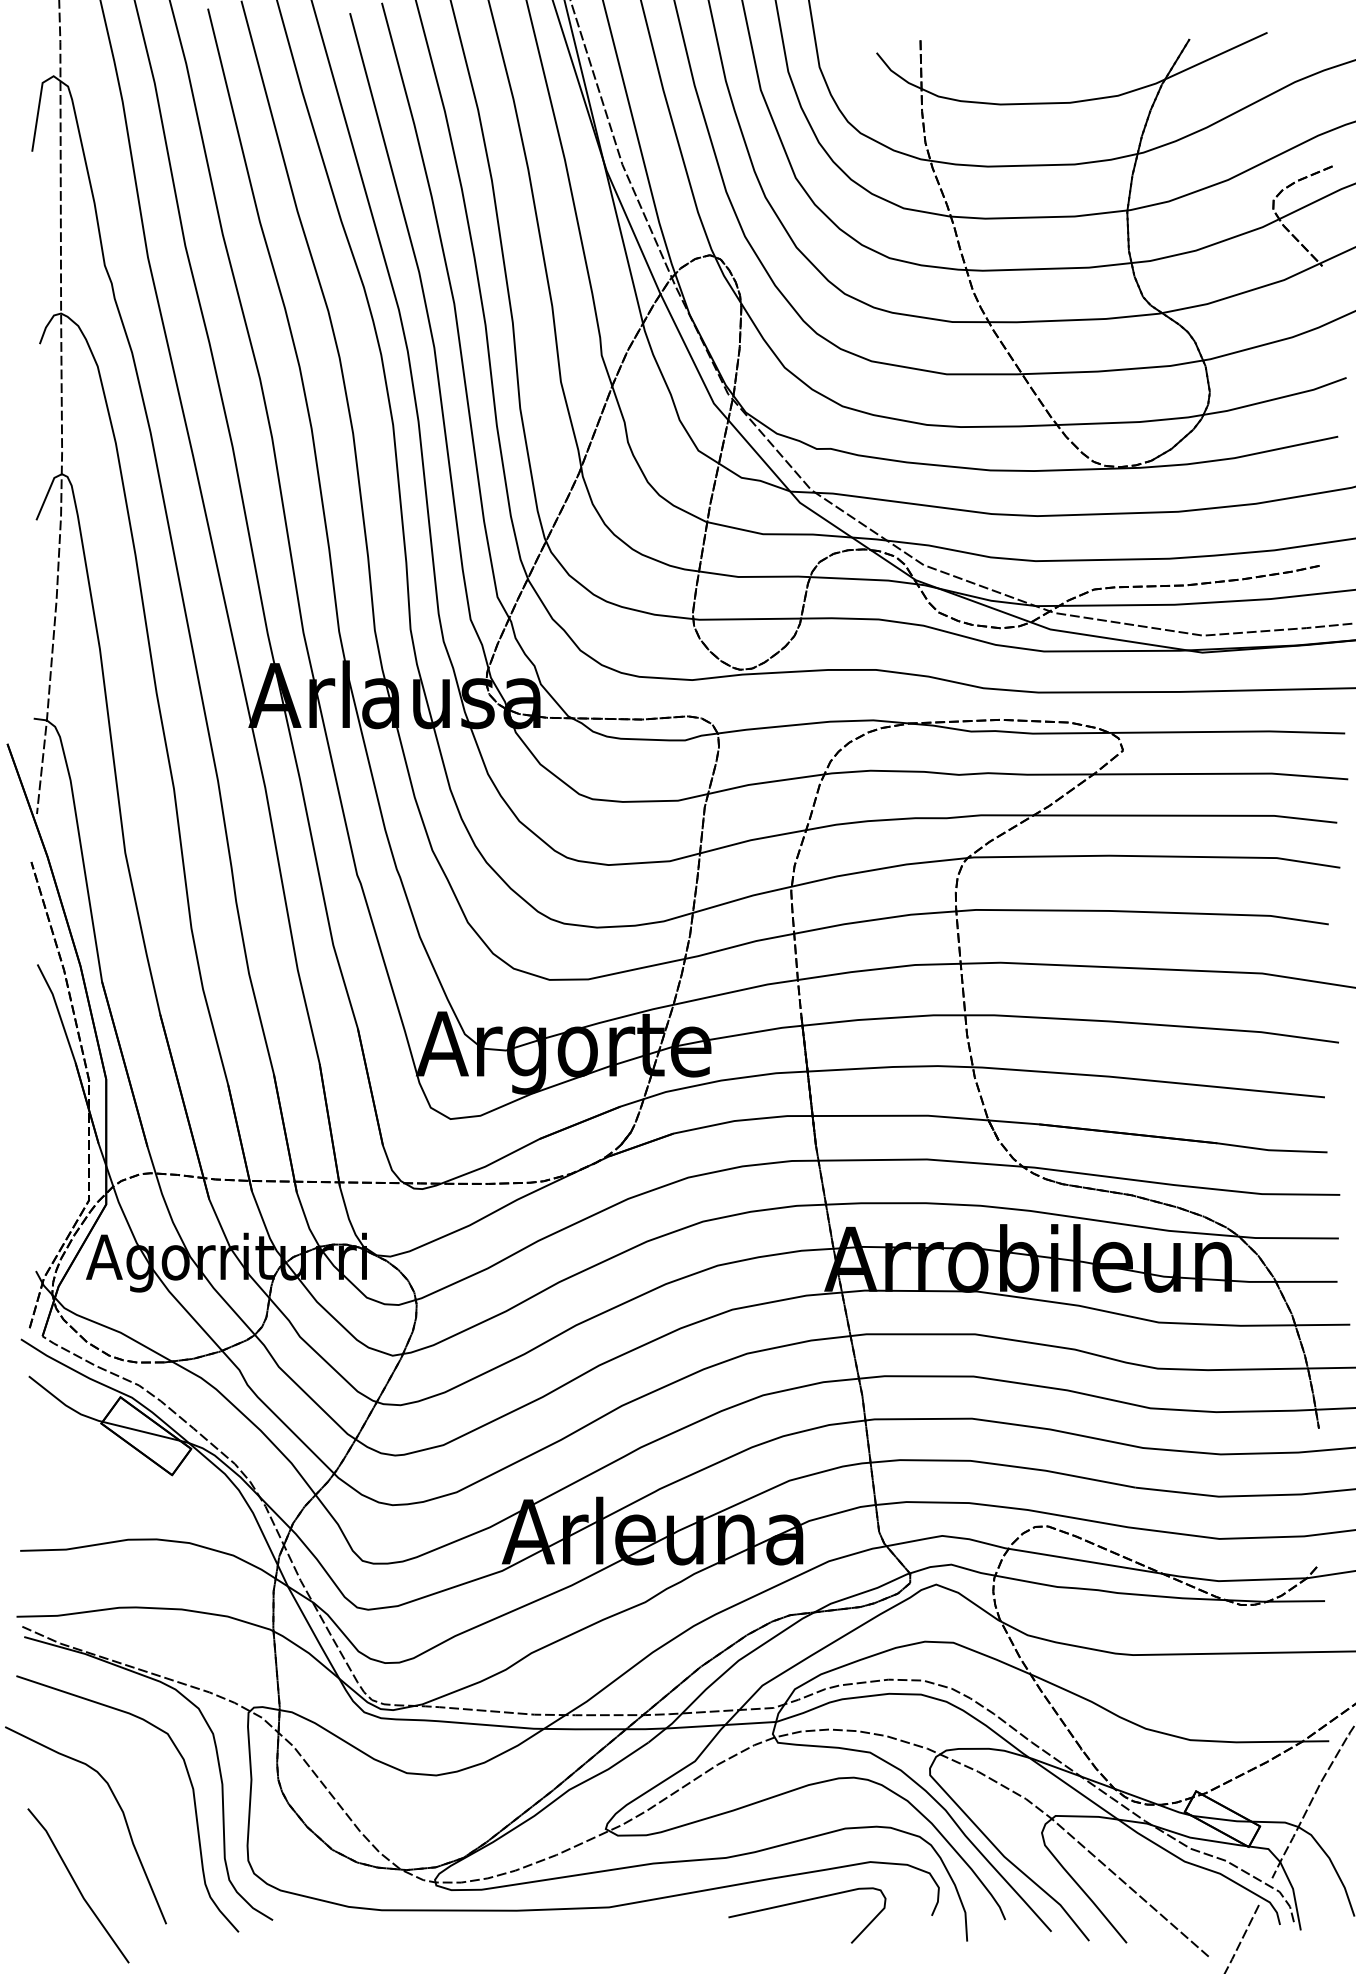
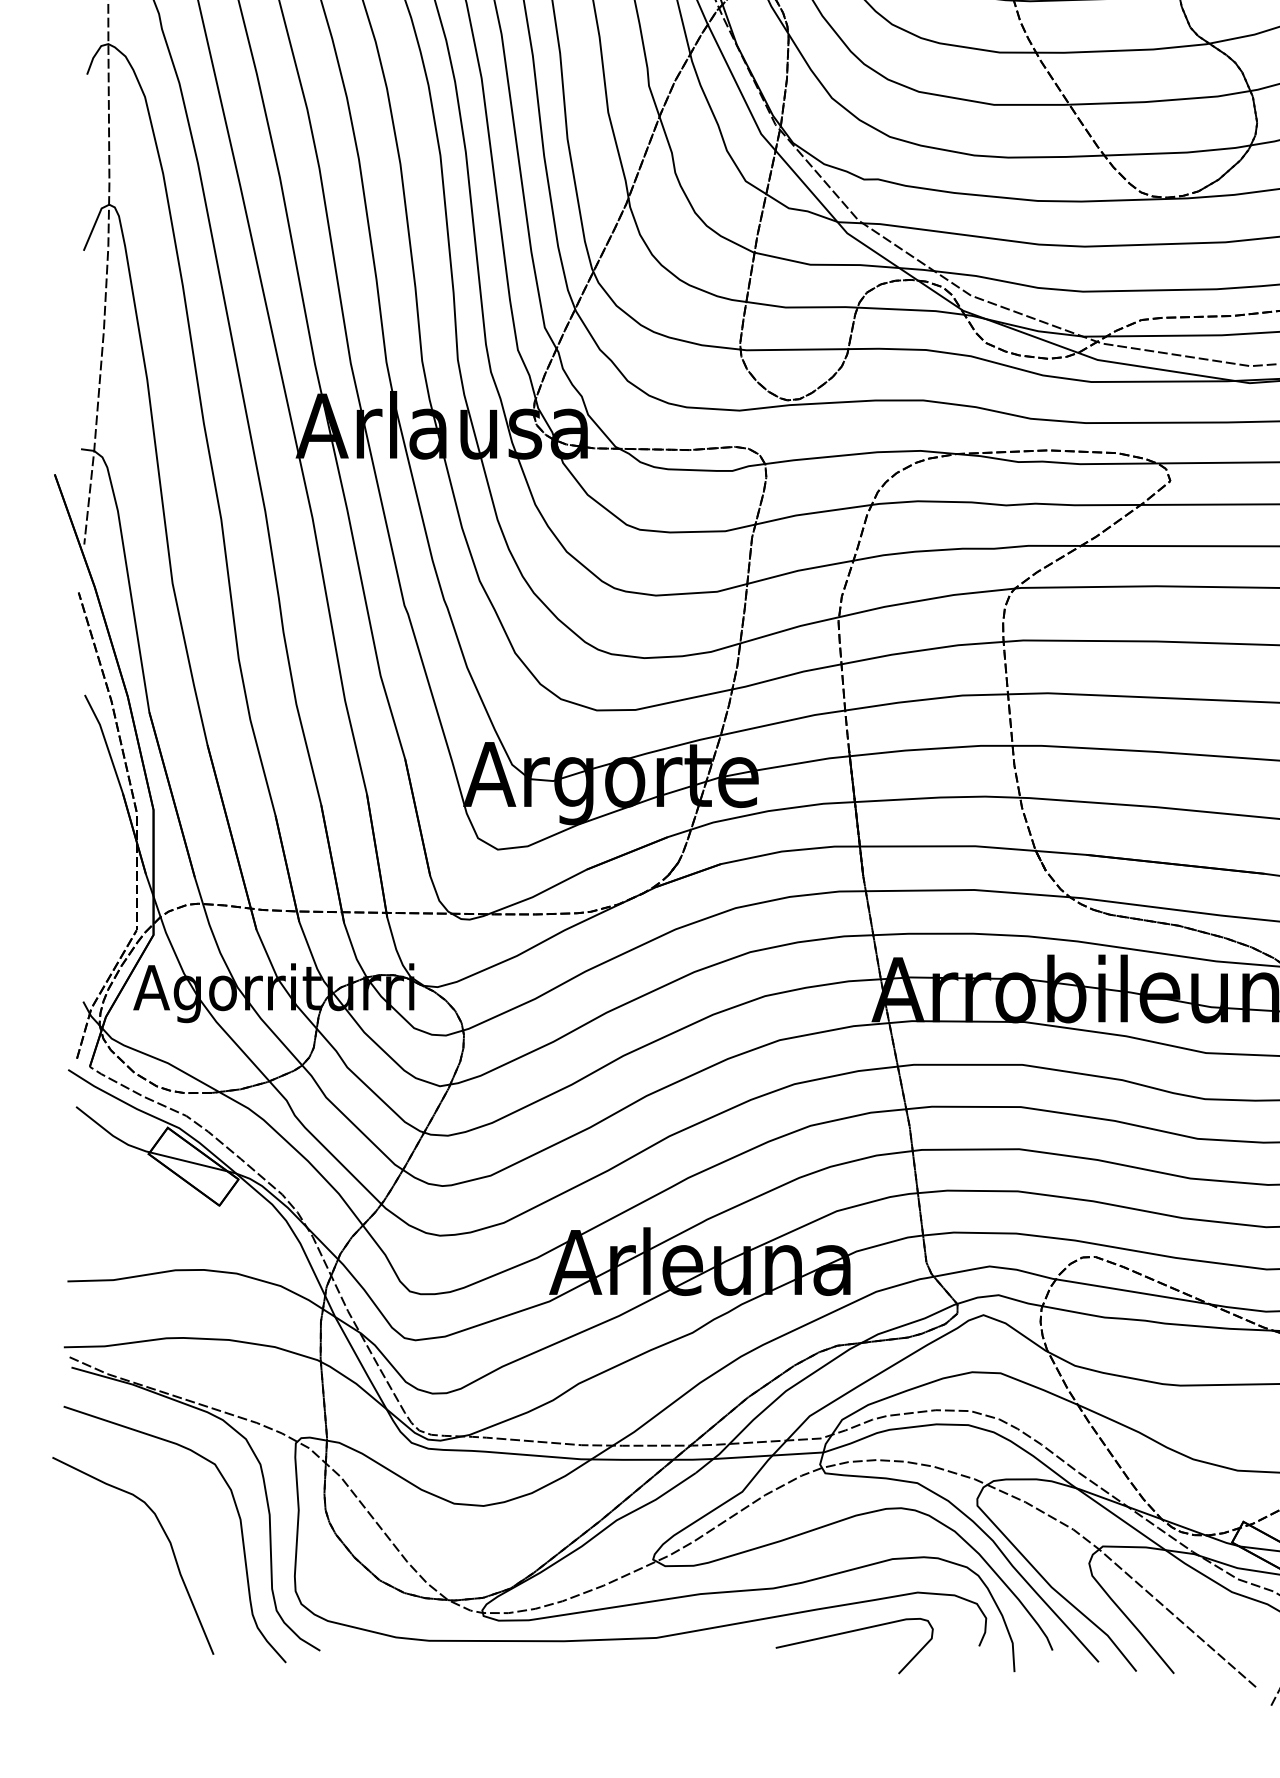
line: (77, 1885) -> (124, 1616), removed

